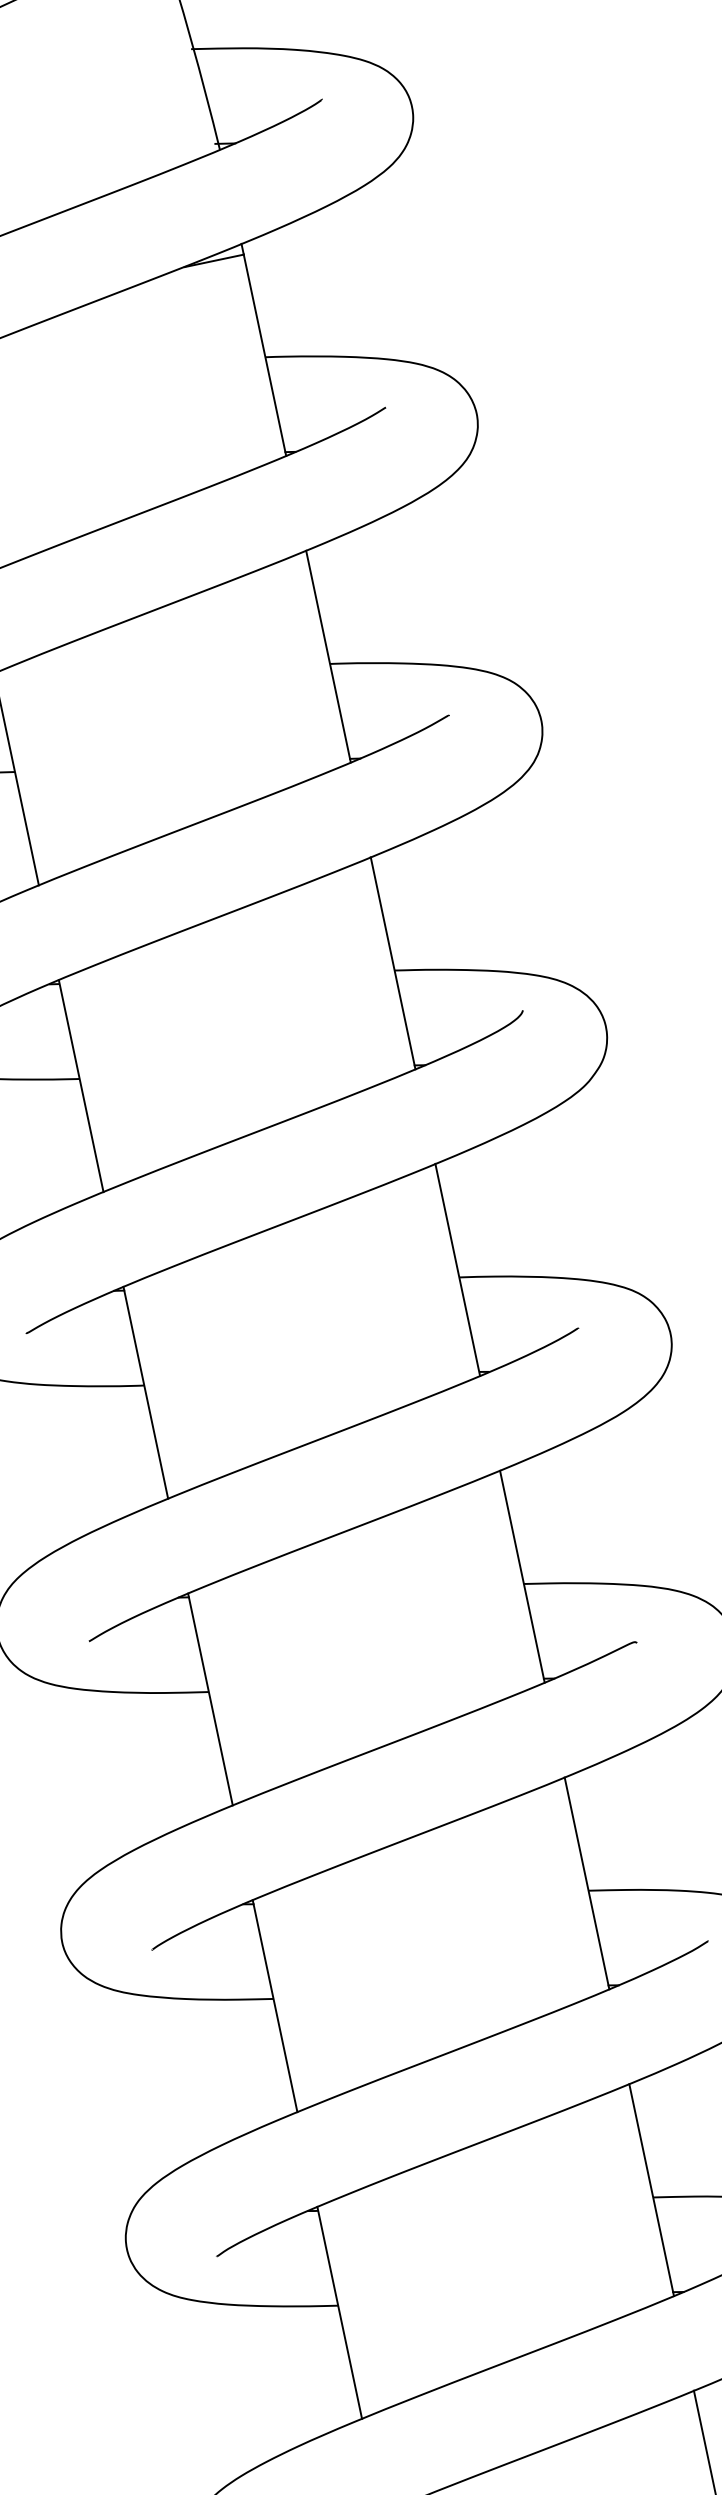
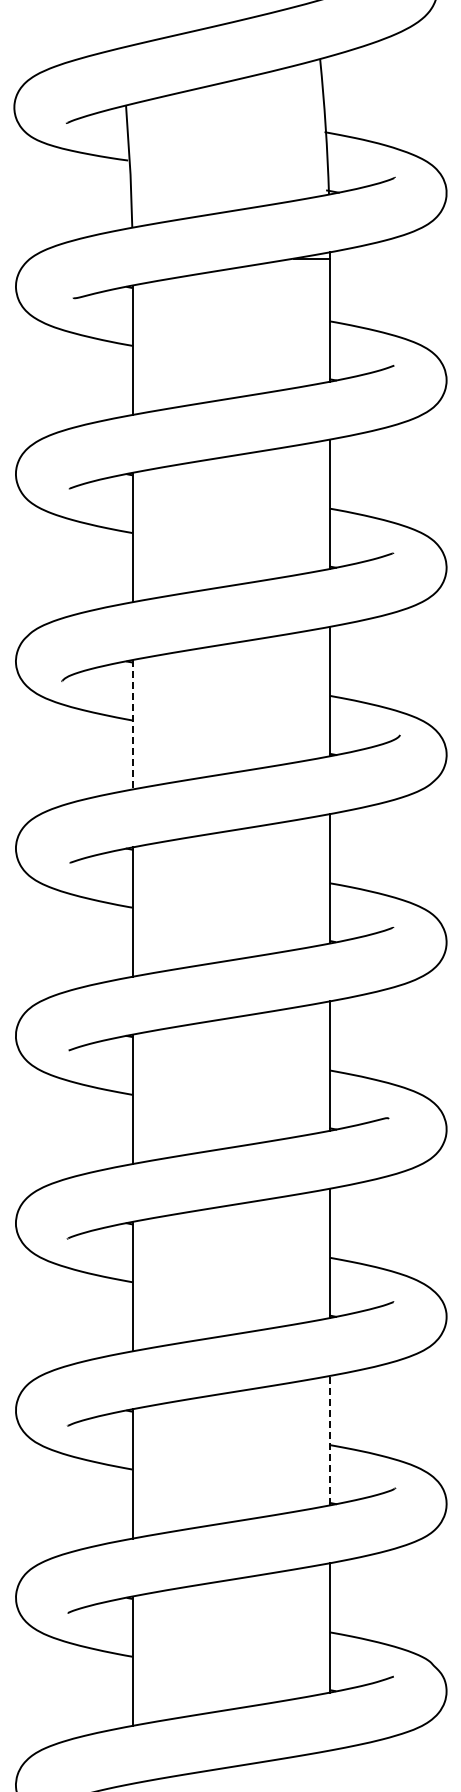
line: (81, 1085) -> (132, 724), solid -> dashed
line: (652, 2189) -> (330, 1440), solid -> dashed

